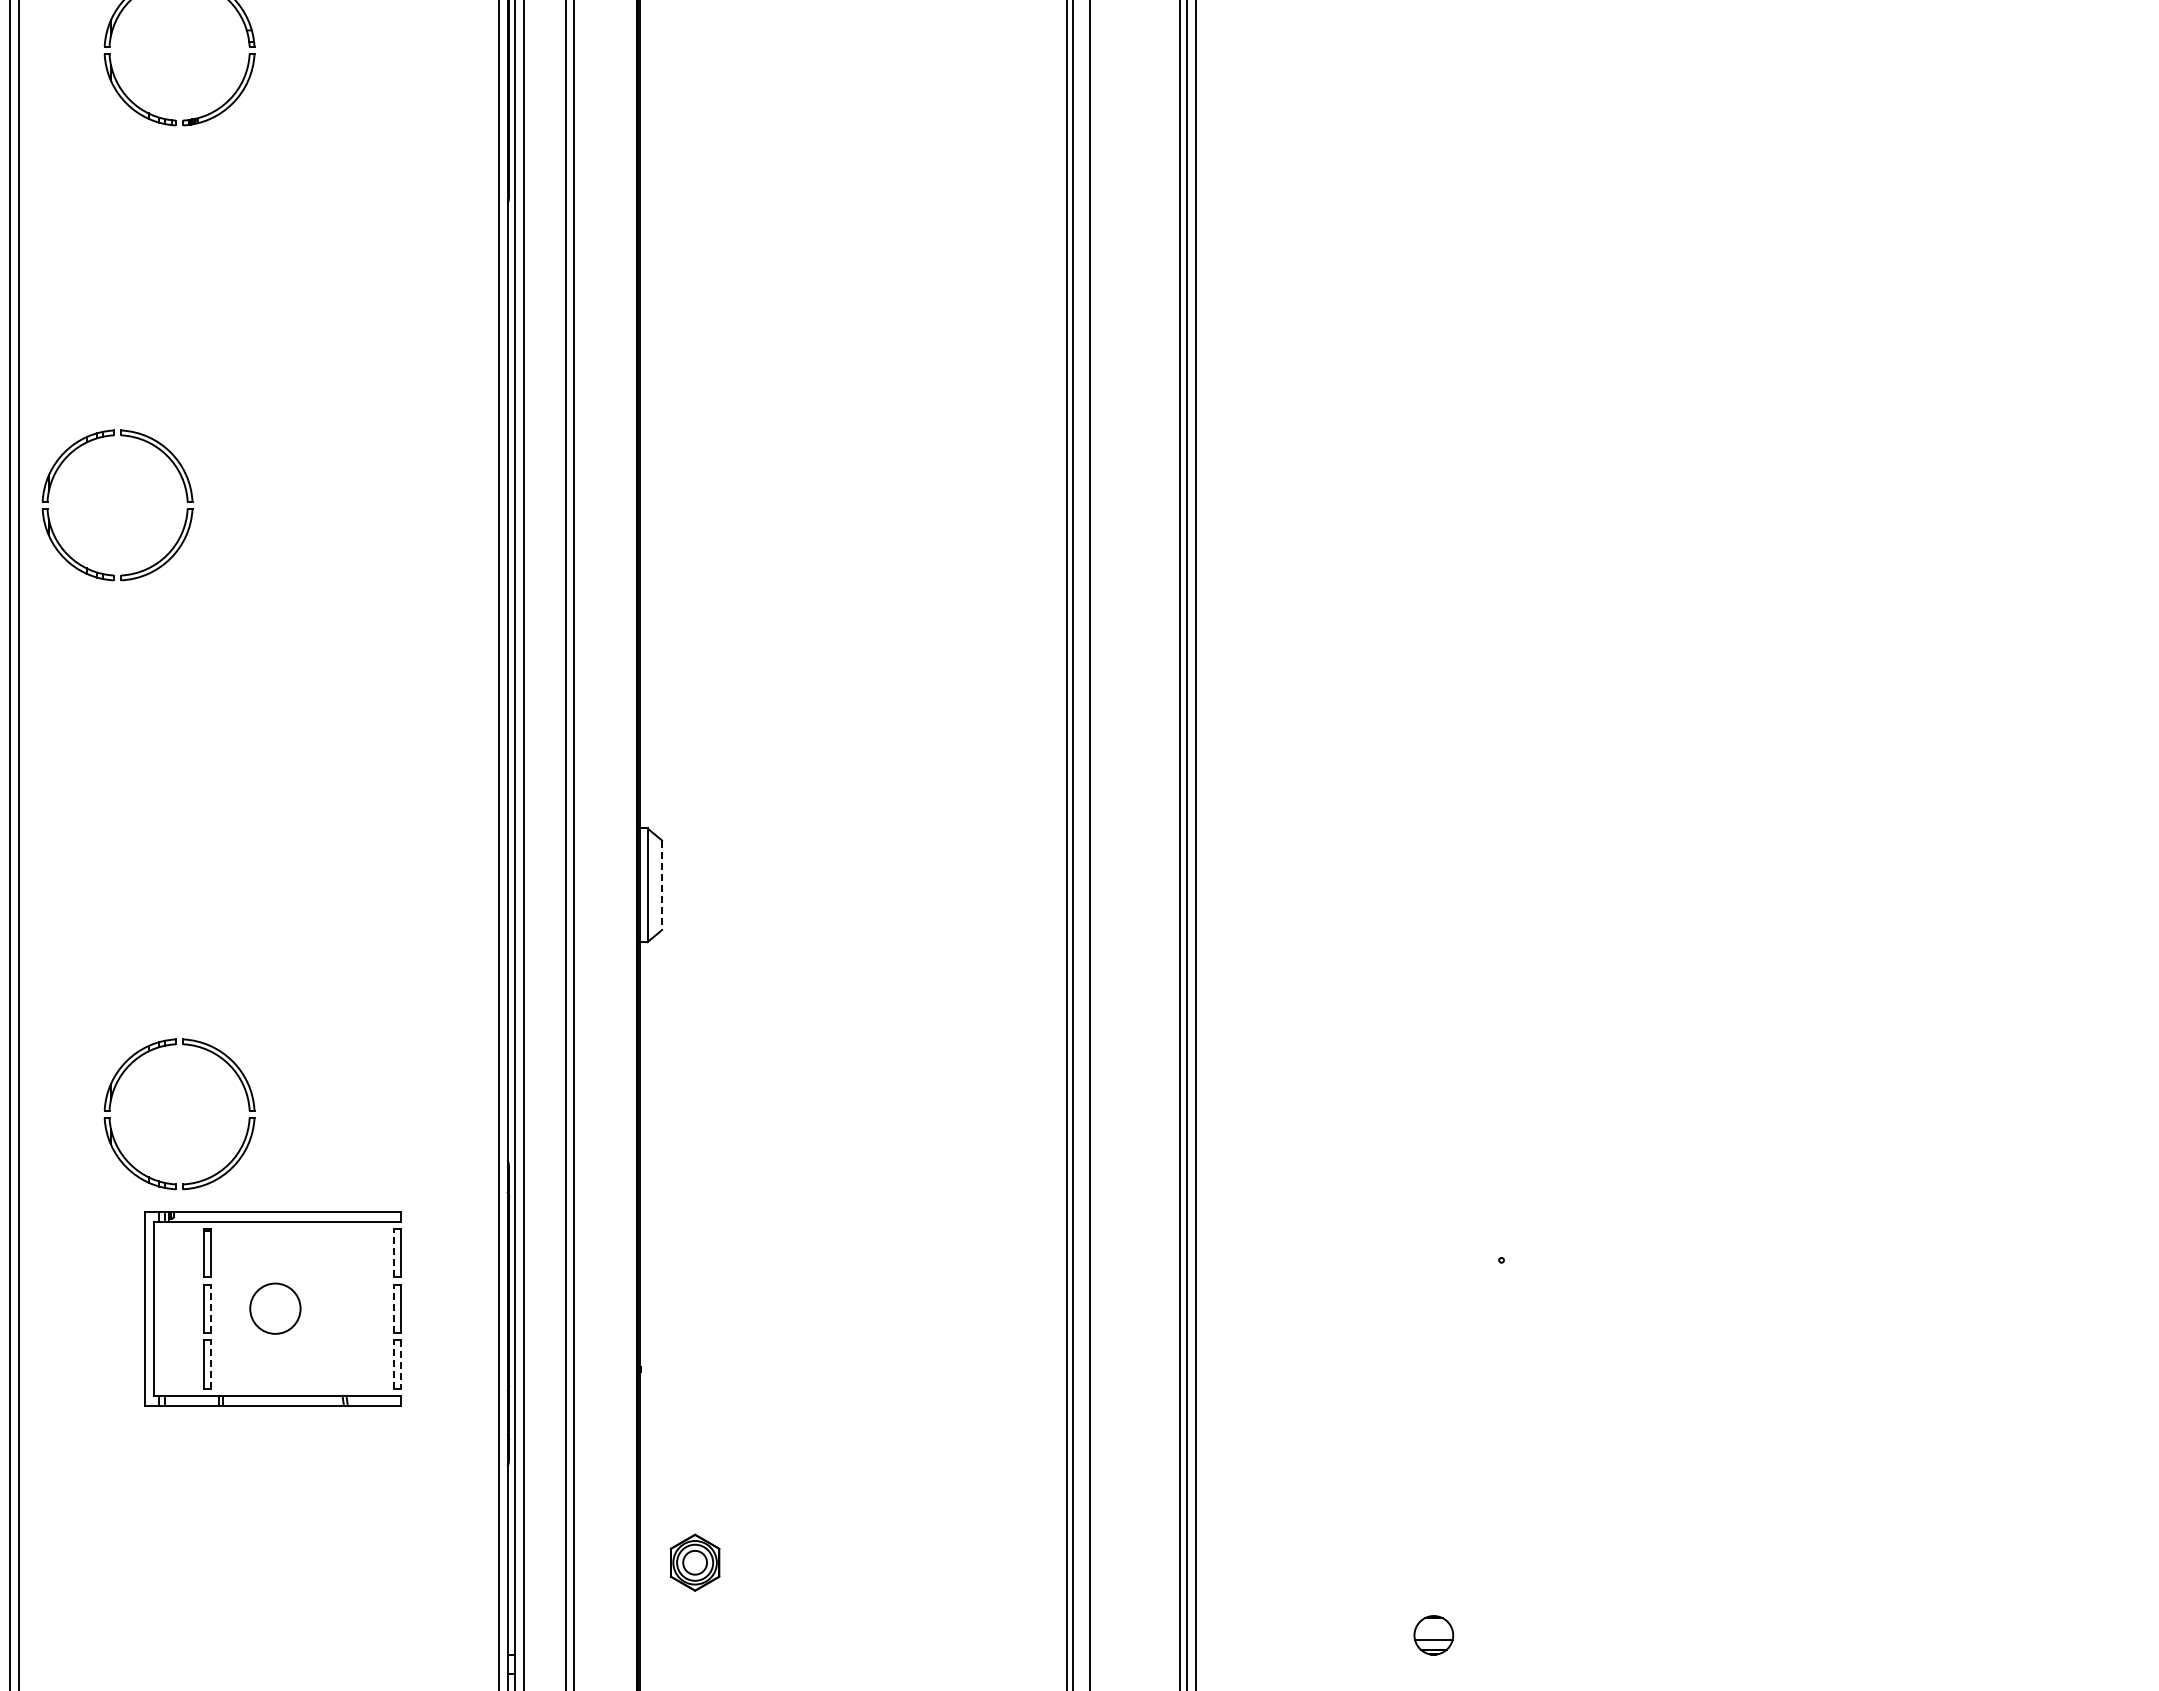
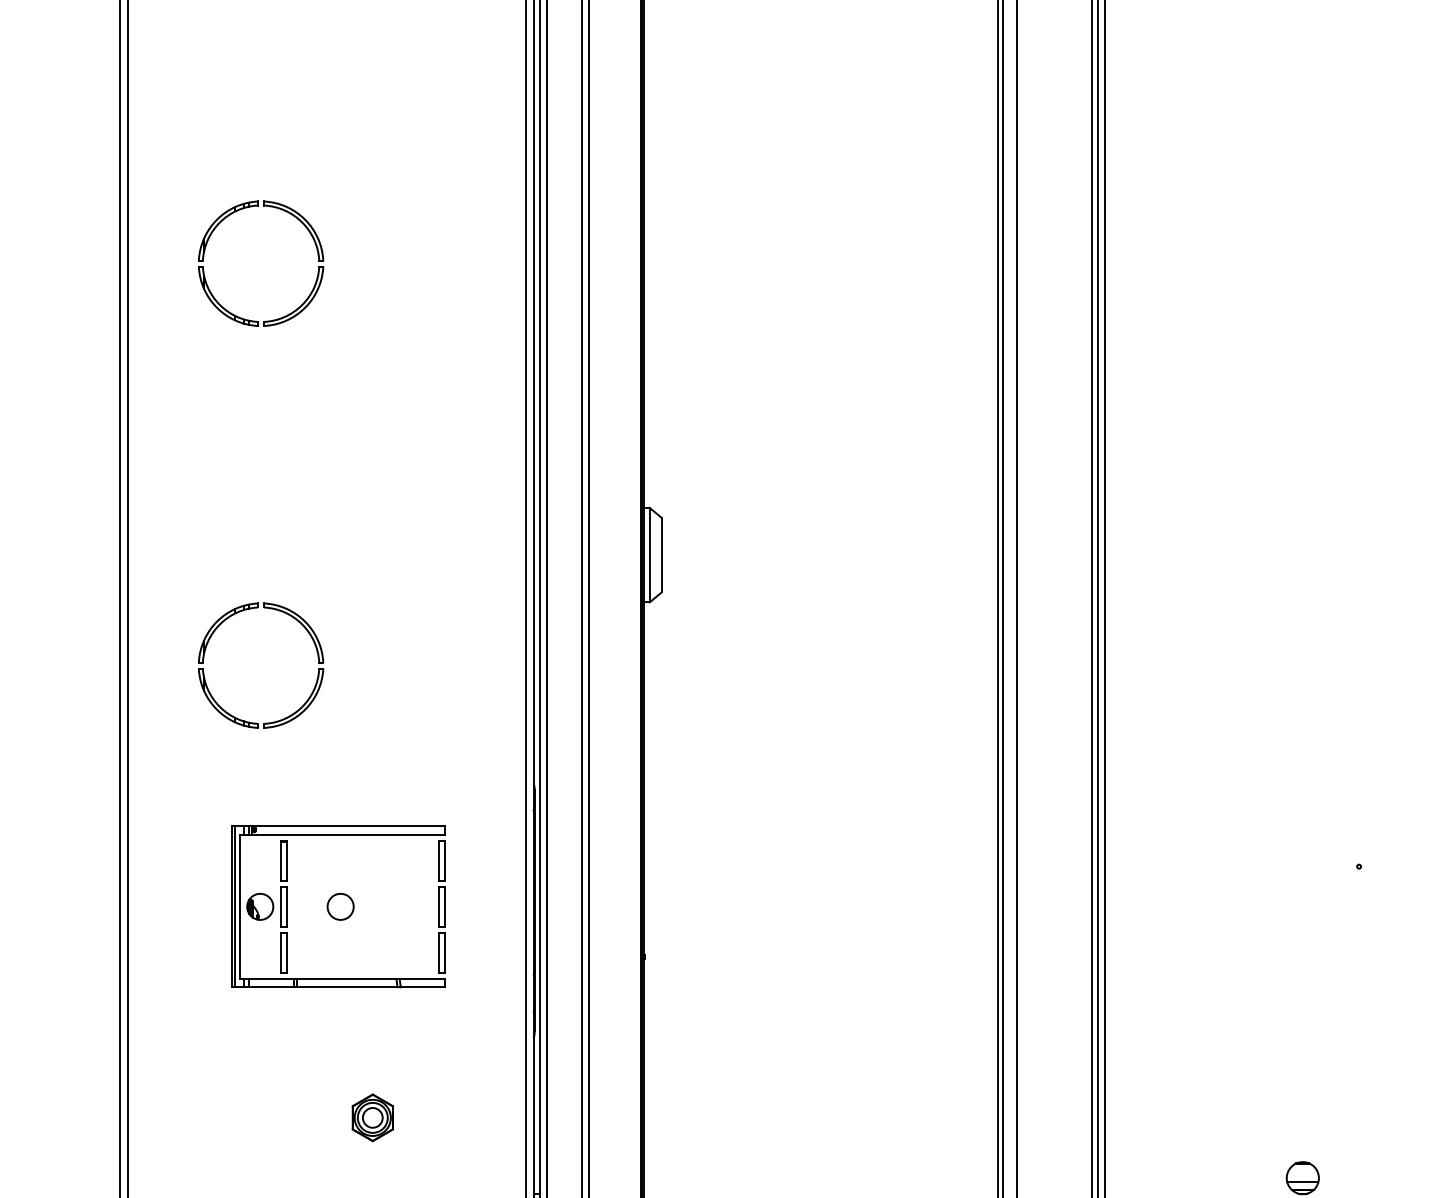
part: (49, 495) -> (204, 255), moved
line: (662, 885) -> (662, 555), dashed -> solid
part: (164, 1181) -> (248, 721), moved
line: (393, 1252) -> (438, 860), dashed -> solid
line: (148, 1308) -> (235, 906), added
part: (178, 1308) -> (260, 906), added
line: (211, 1308) -> (287, 906), dashed -> solid
circle: (275, 1308) -> (340, 906), size x0.62
line: (393, 1308) -> (438, 906), dashed -> solid
line: (211, 1363) -> (287, 952), dashed -> solid
line: (393, 1363) -> (438, 952), dashed -> solid
line: (401, 1364) -> (445, 953), dashed -> solid
part: (694, 1562) -> (372, 1117), moved

